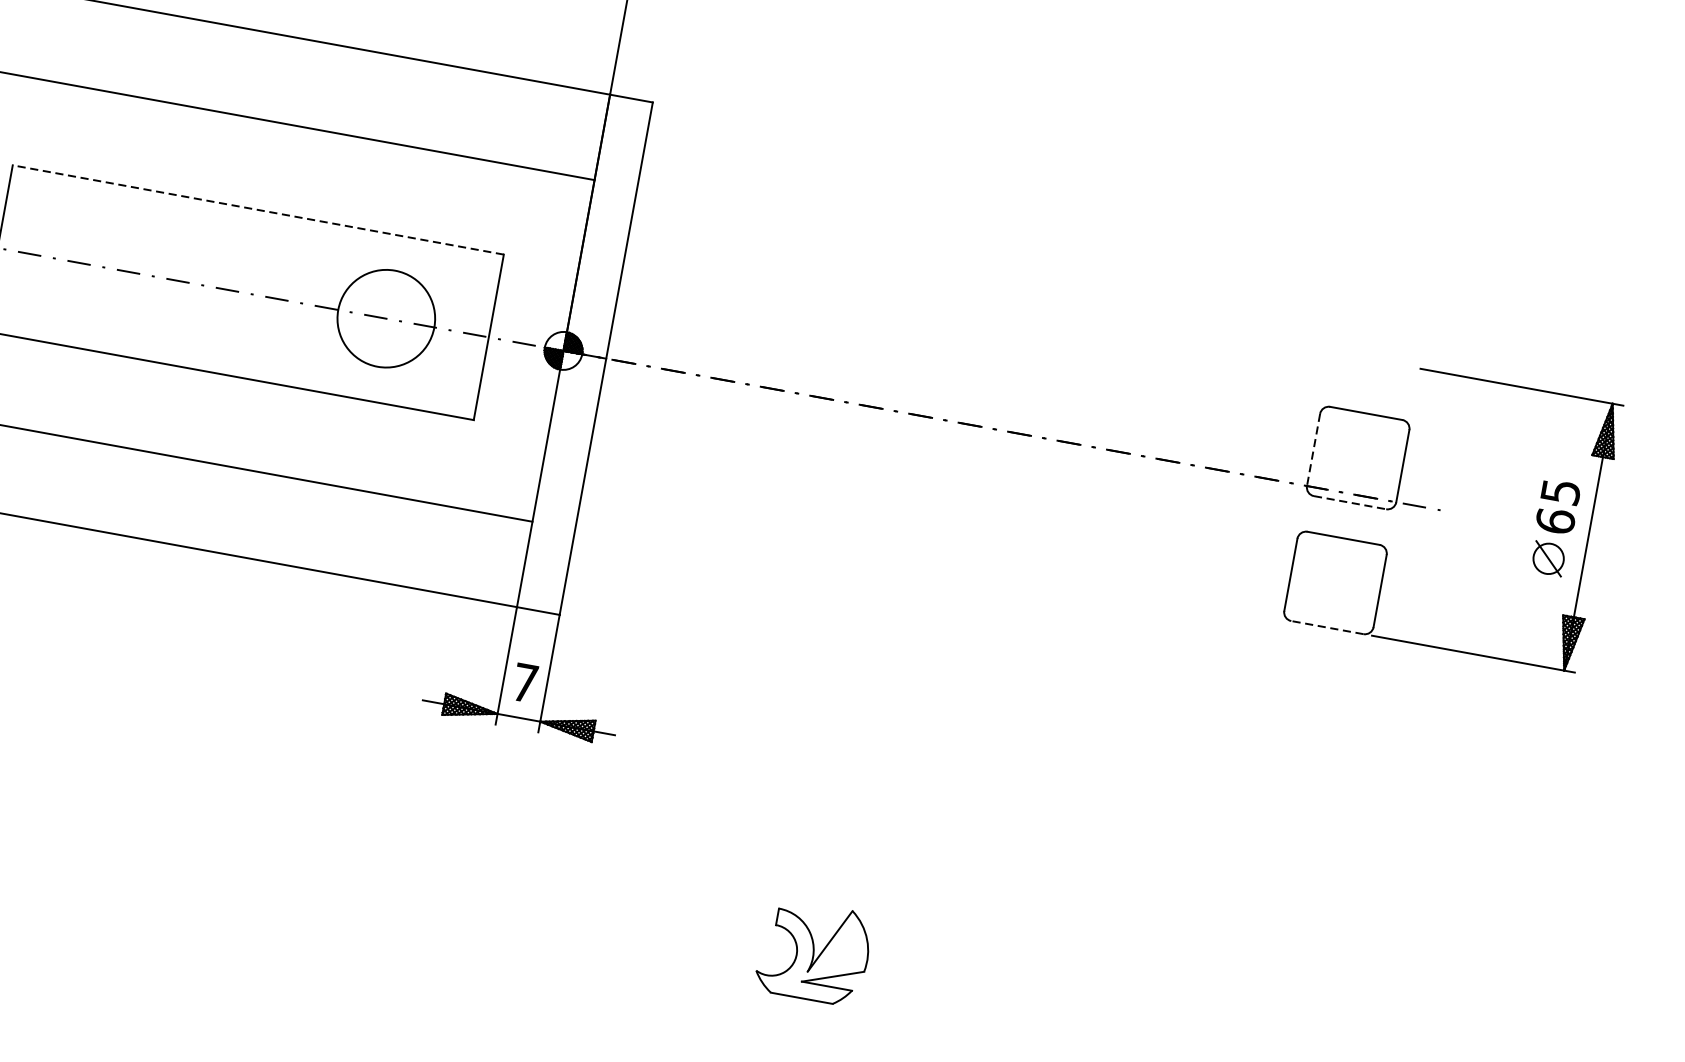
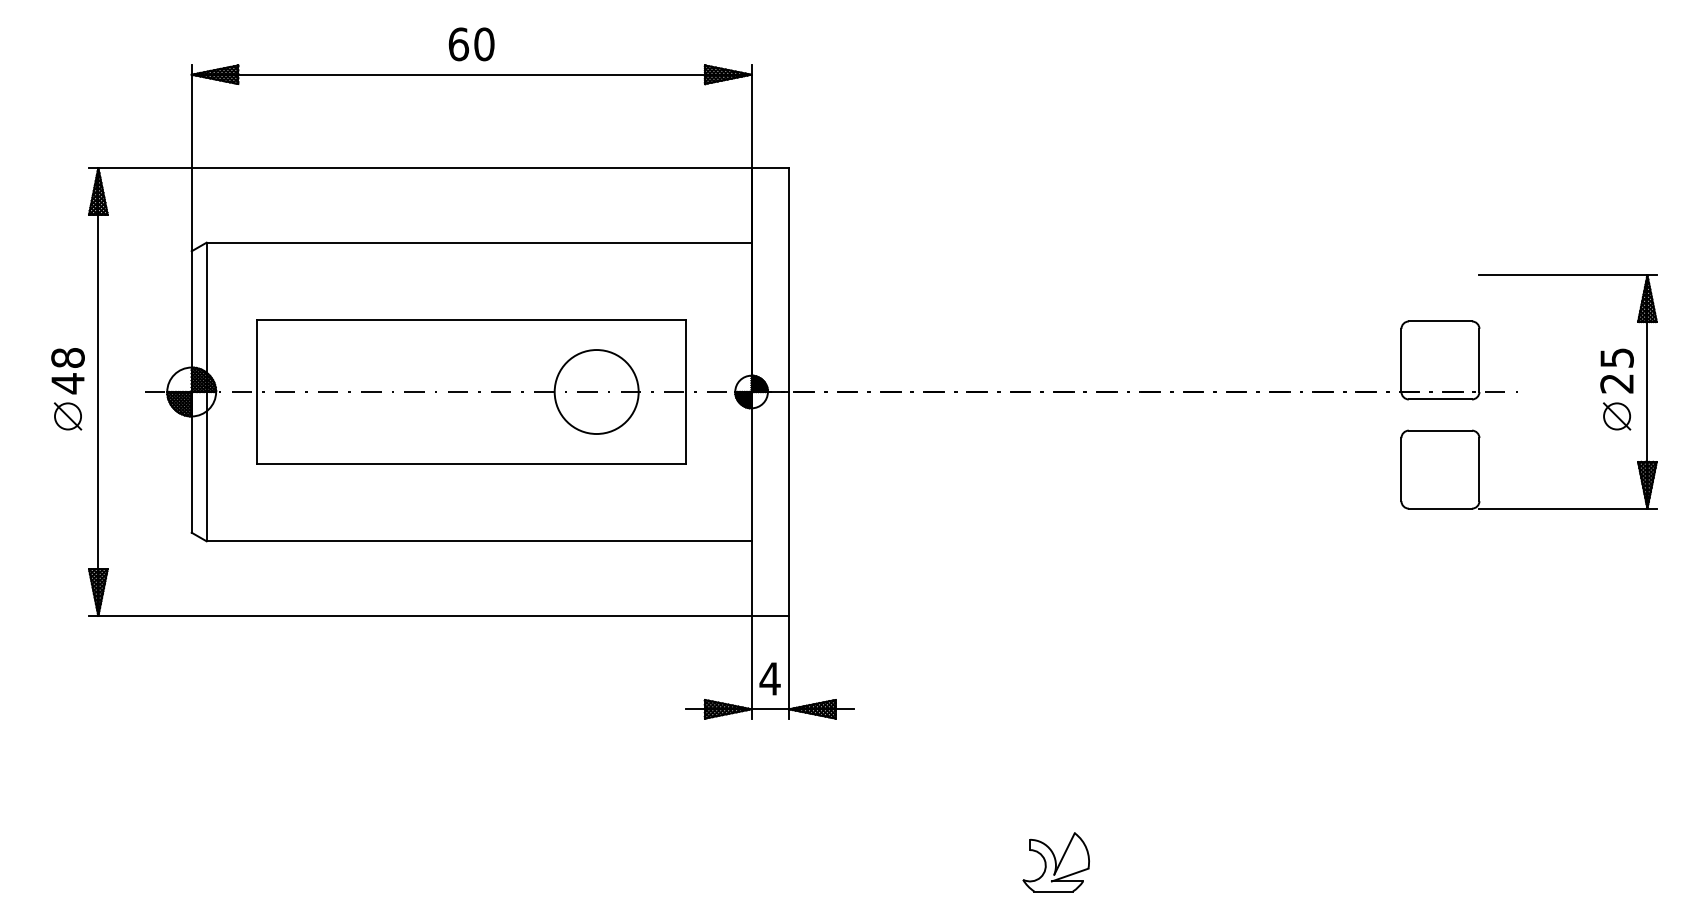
line: (258, 209) -> (471, 319), dashed -> solid
line: (1313, 450) -> (1401, 360), dashed -> solid
line: (1350, 502) -> (1440, 399), dashed -> solid
text: (1554, 521) -> (1616, 383), 65 -> 25
line: (1327, 627) -> (1440, 508), dashed -> solid
text: (524, 682) -> (769, 678), 7 -> 4
part: (813, 952) -> (1055, 862), size x0.71

